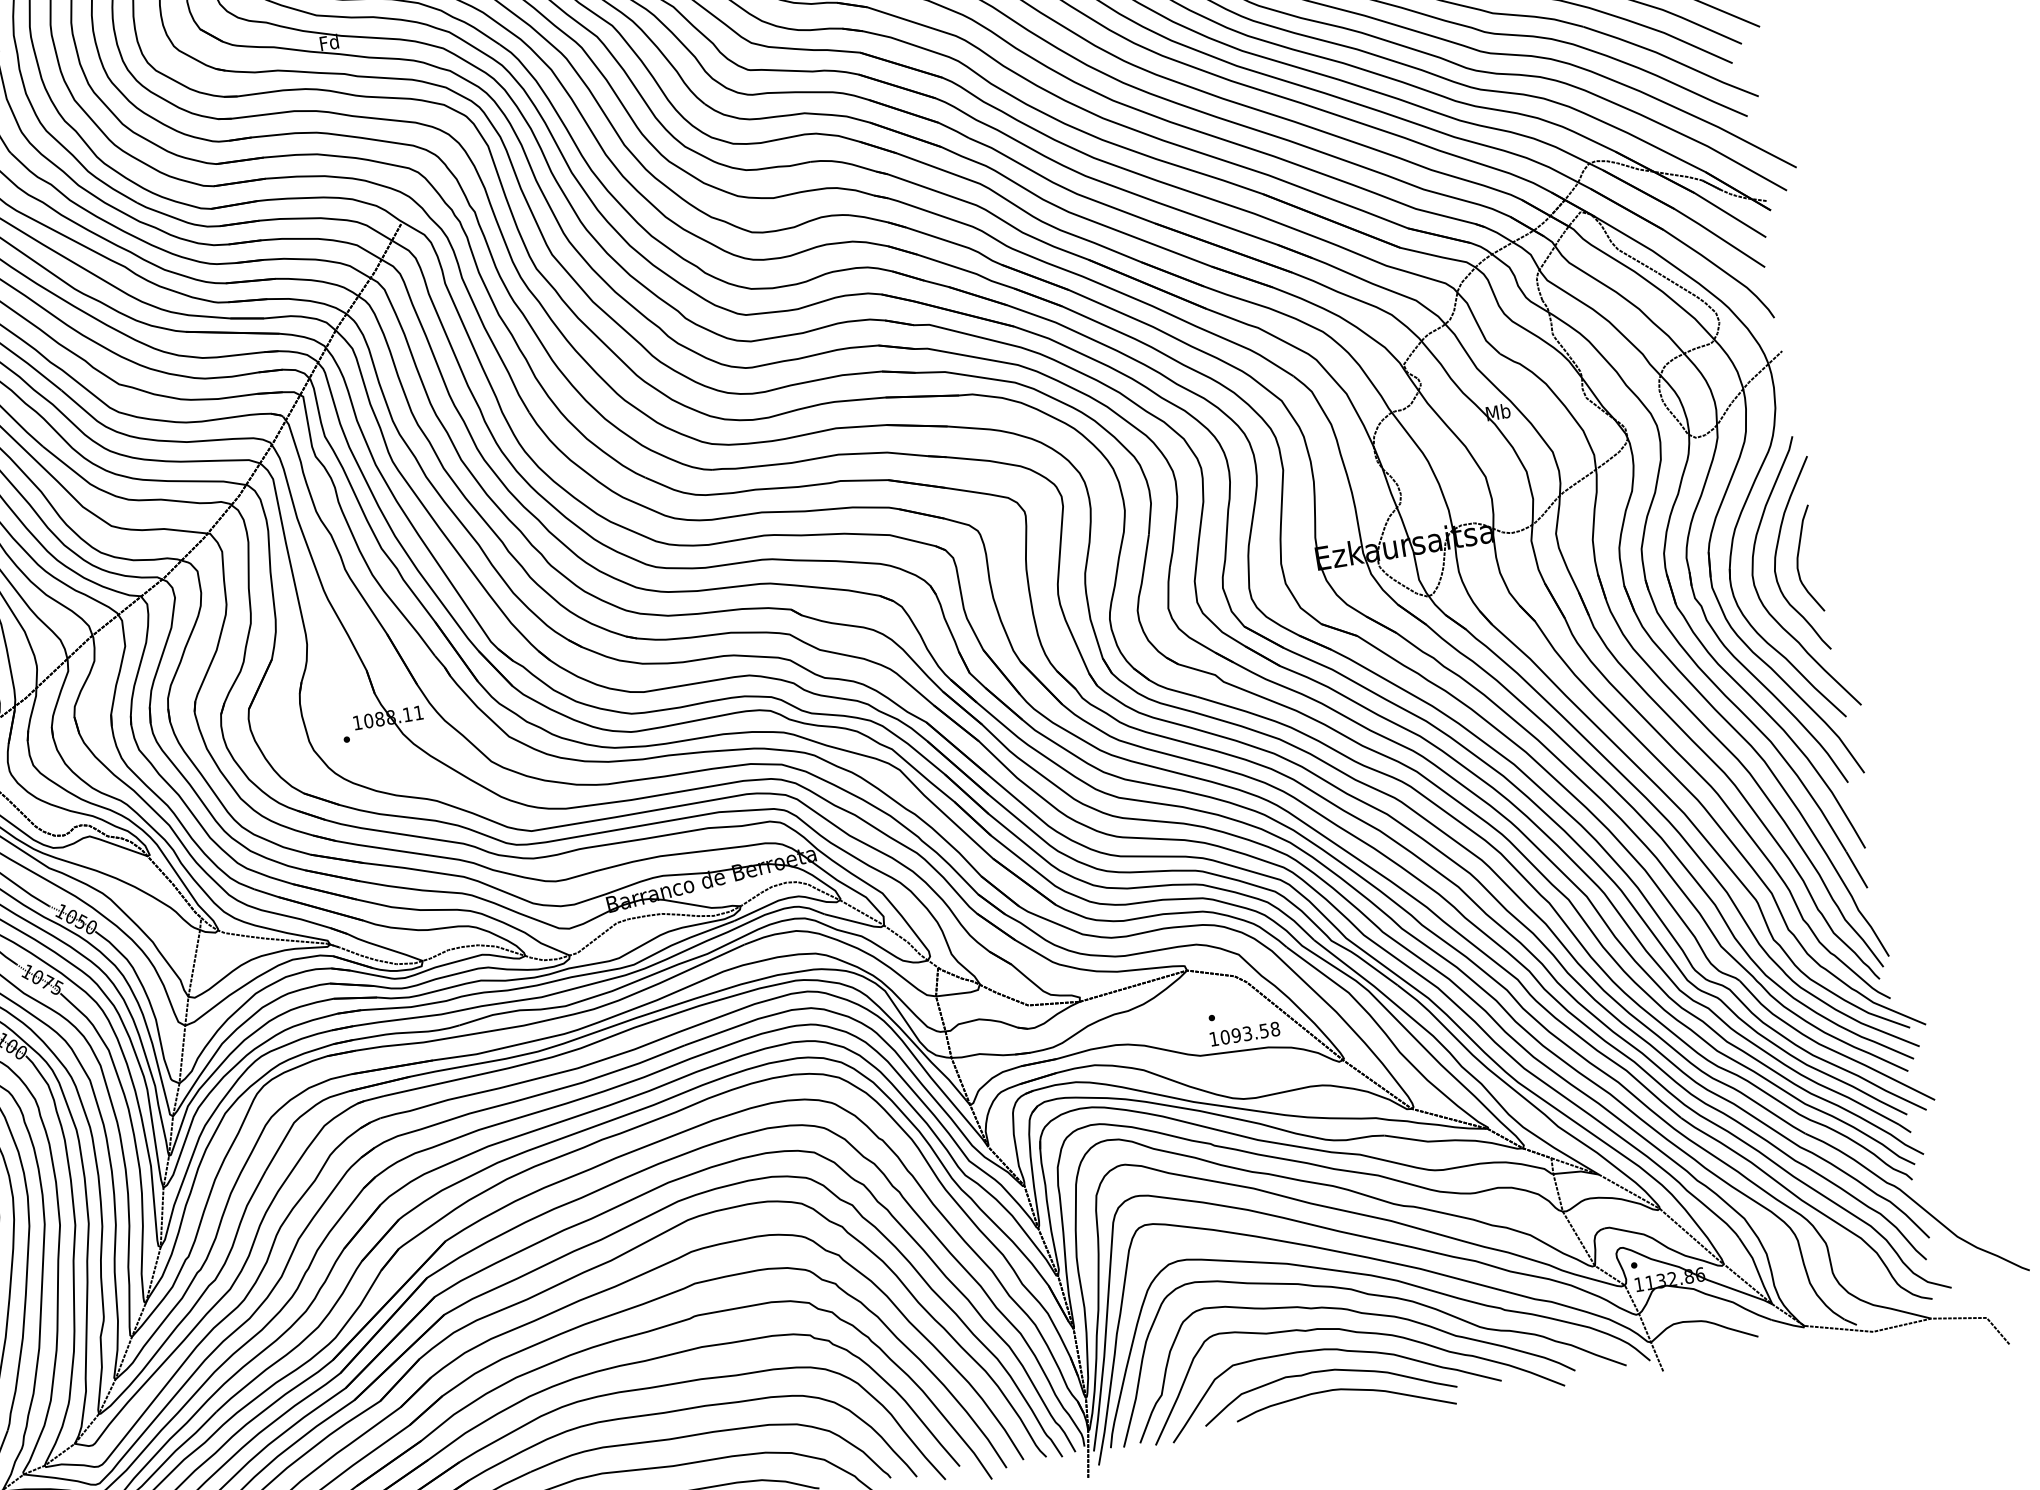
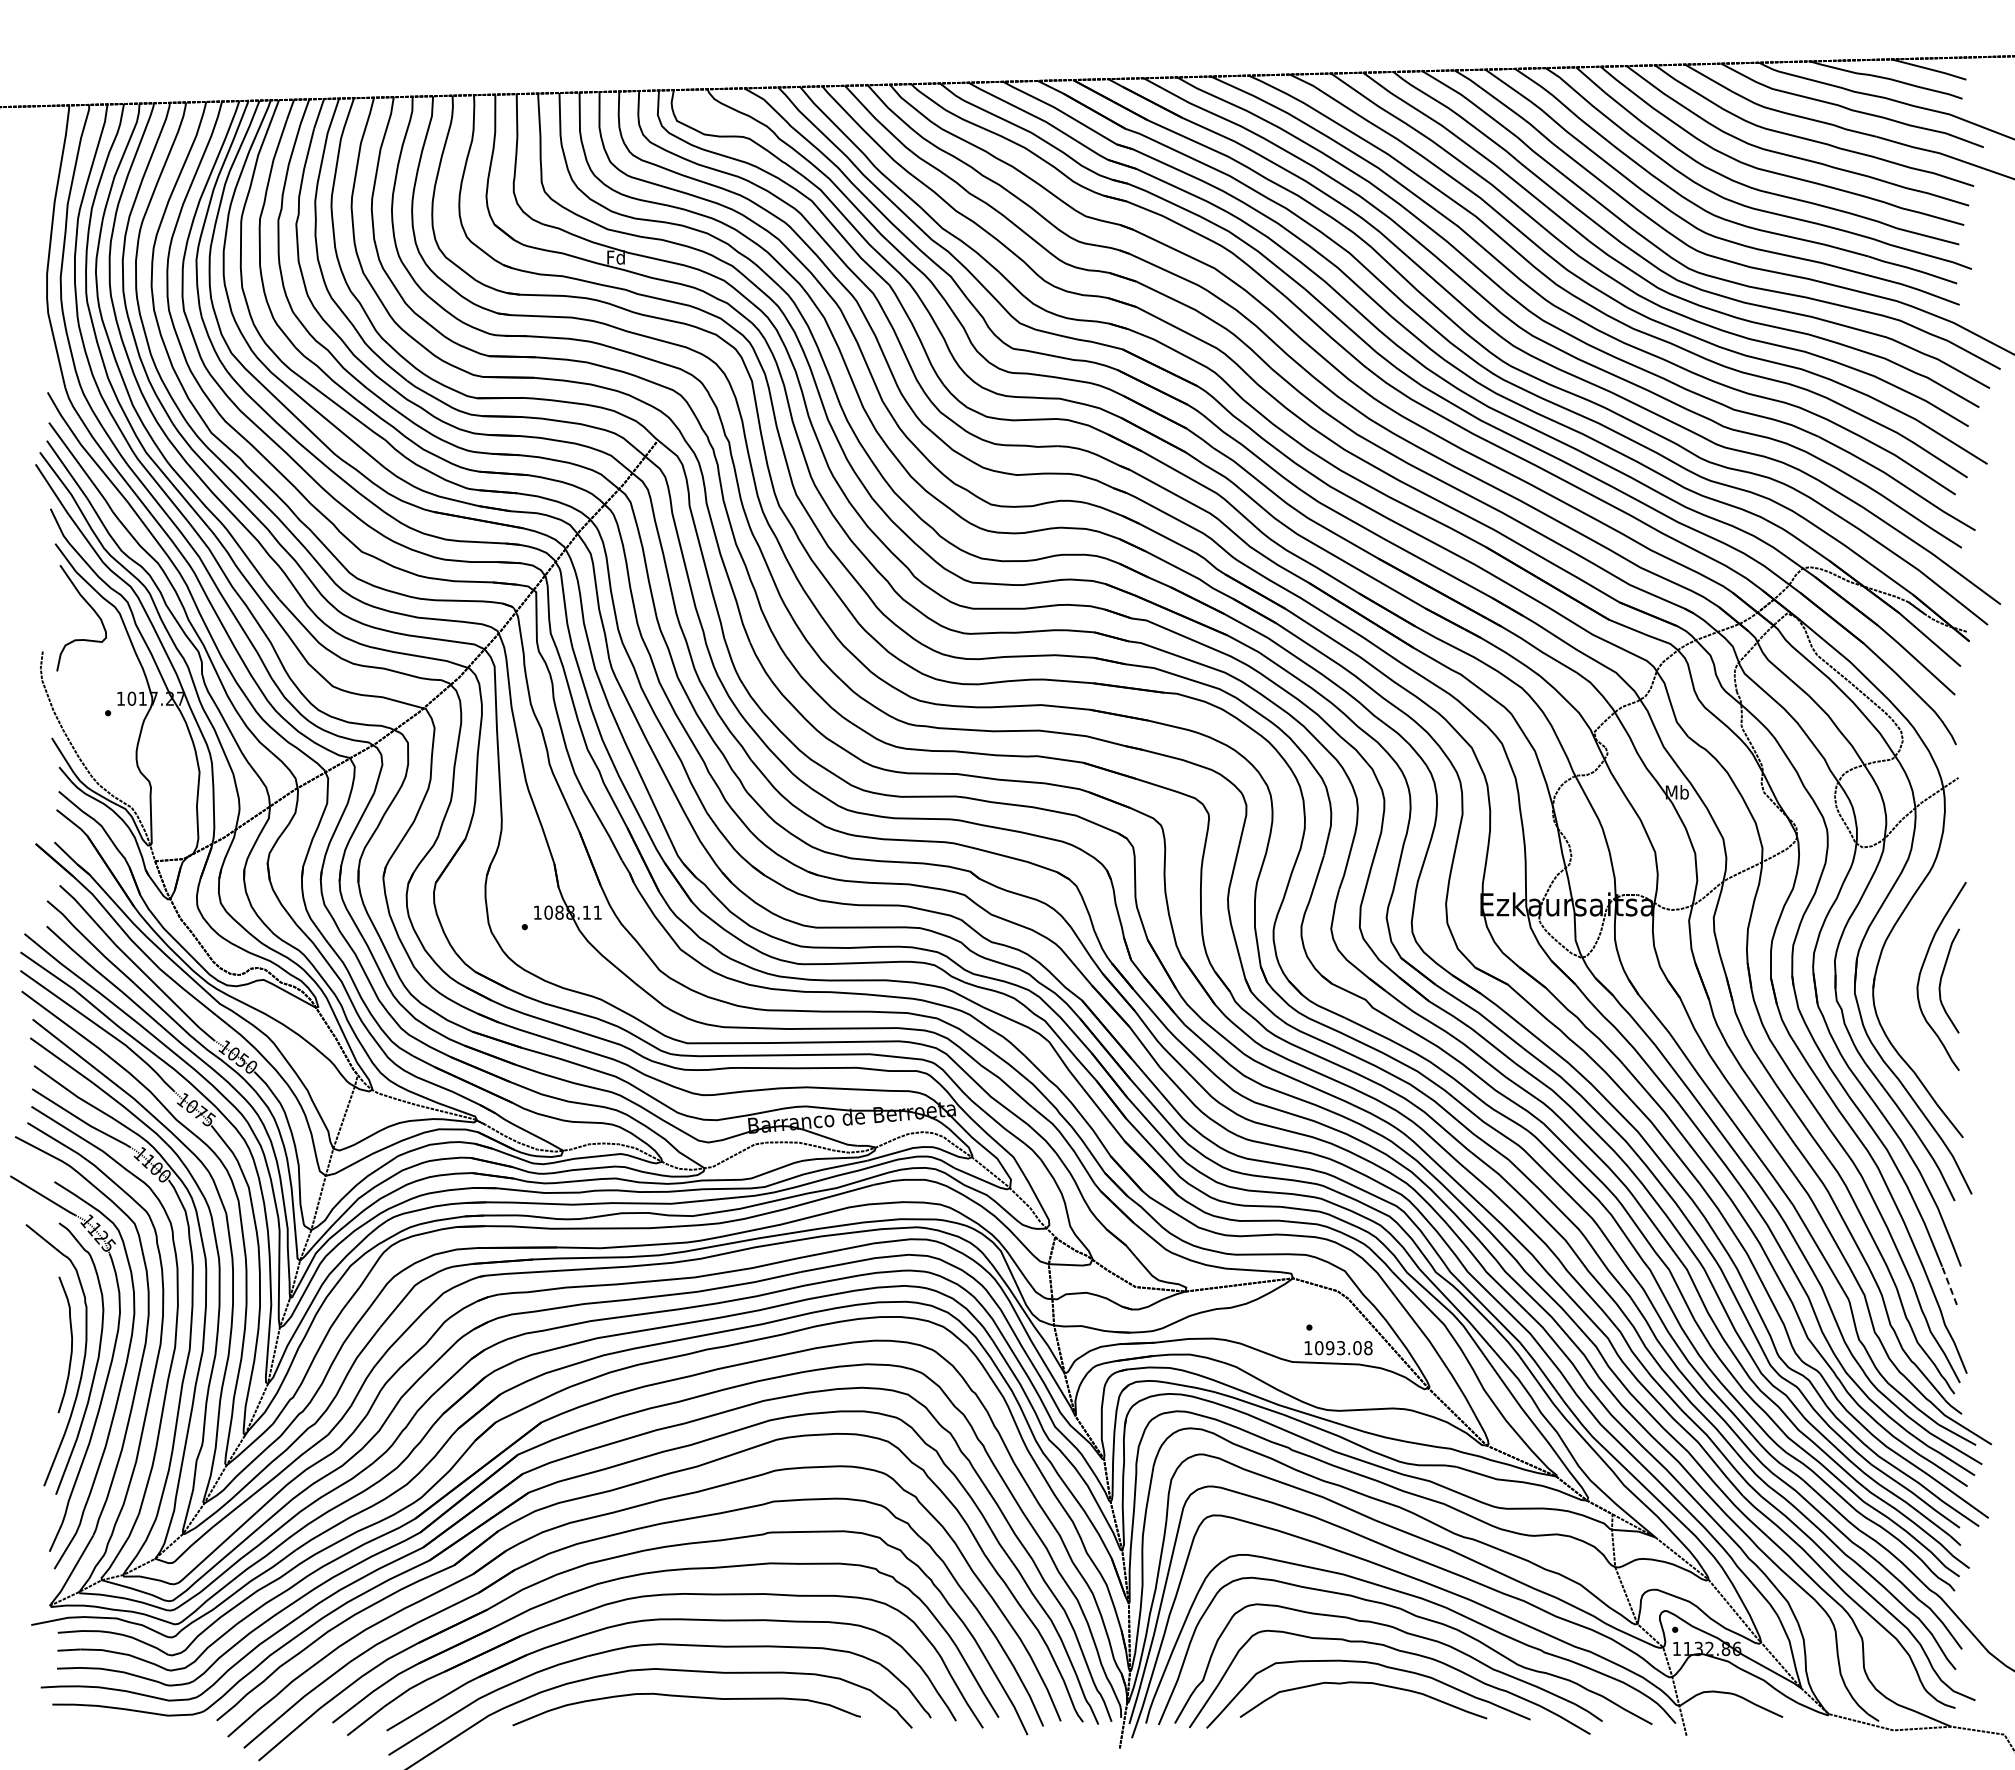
curve: (1758, 592) -> (1898, 1005), removed
line: (1856, 869) -> (1949, 1285), solid -> dashed
text: (1264, 1031) -> (1357, 1348), 1093.58 -> 1093.08
curve: (1348, 1390) -> (1382, 1705), removed

